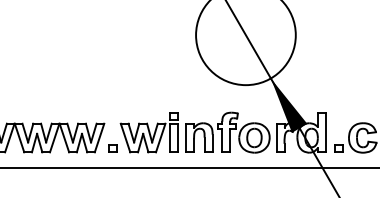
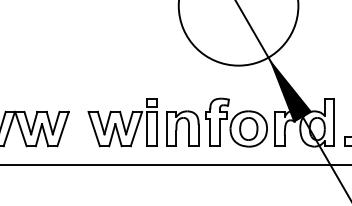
part: (112, 148) -> (78, 141), removed

